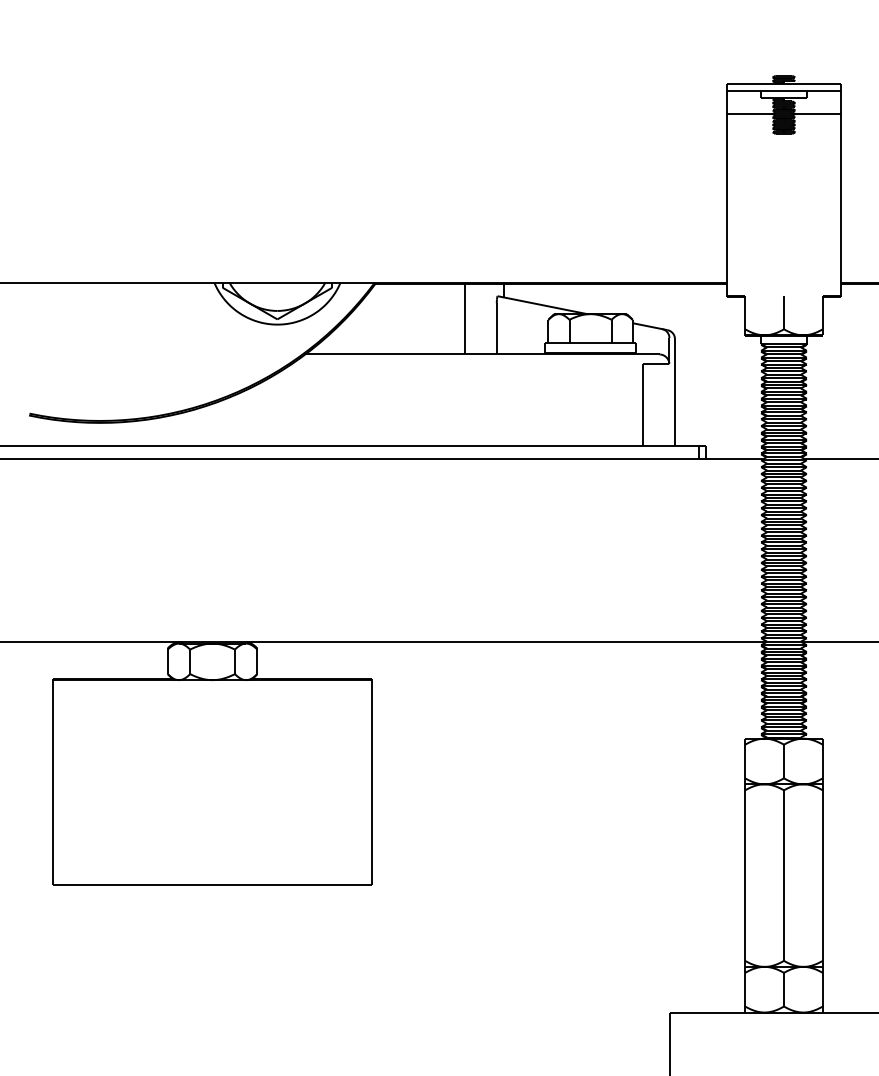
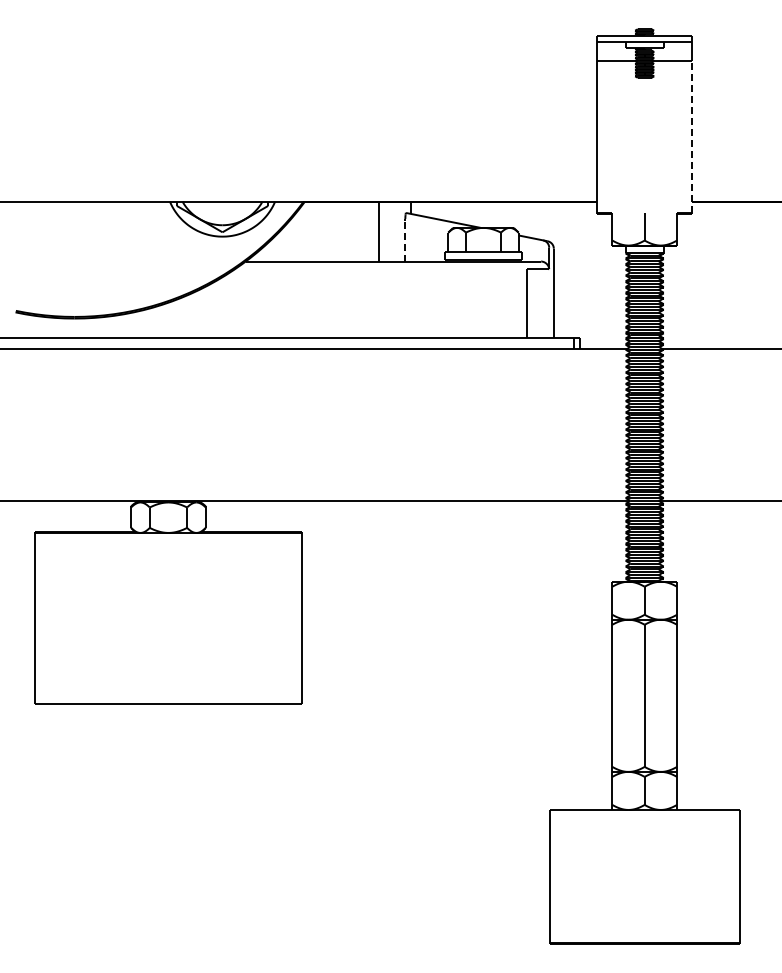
line: (841, 205) -> (692, 137), solid -> dashed
line: (496, 329) -> (405, 240), solid -> dashed

